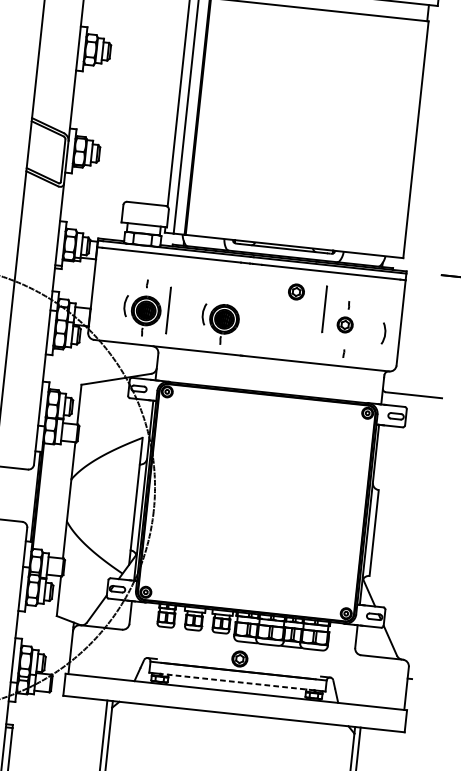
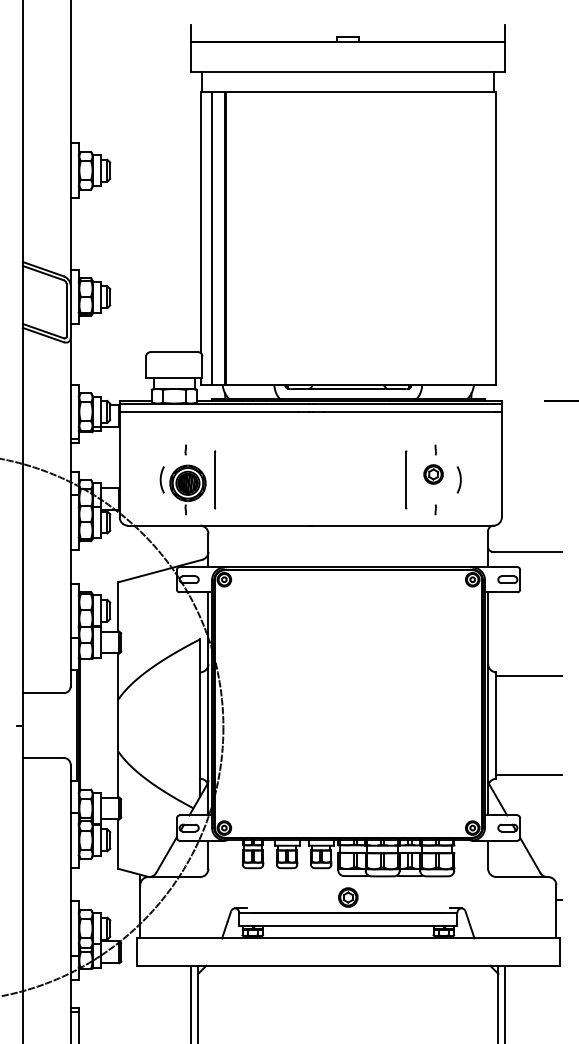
part: (296, 292) -> (369, 440), removed
line: (324, 308) -> (406, 479), moved
part: (219, 323) -> (279, 489), removed
arc: (385, 333) -> (460, 479), moved
line: (404, 496) -> (528, 676), added
line: (395, 575) -> (528, 774), added
line: (237, 682) -> (348, 926), dashed -> solid

